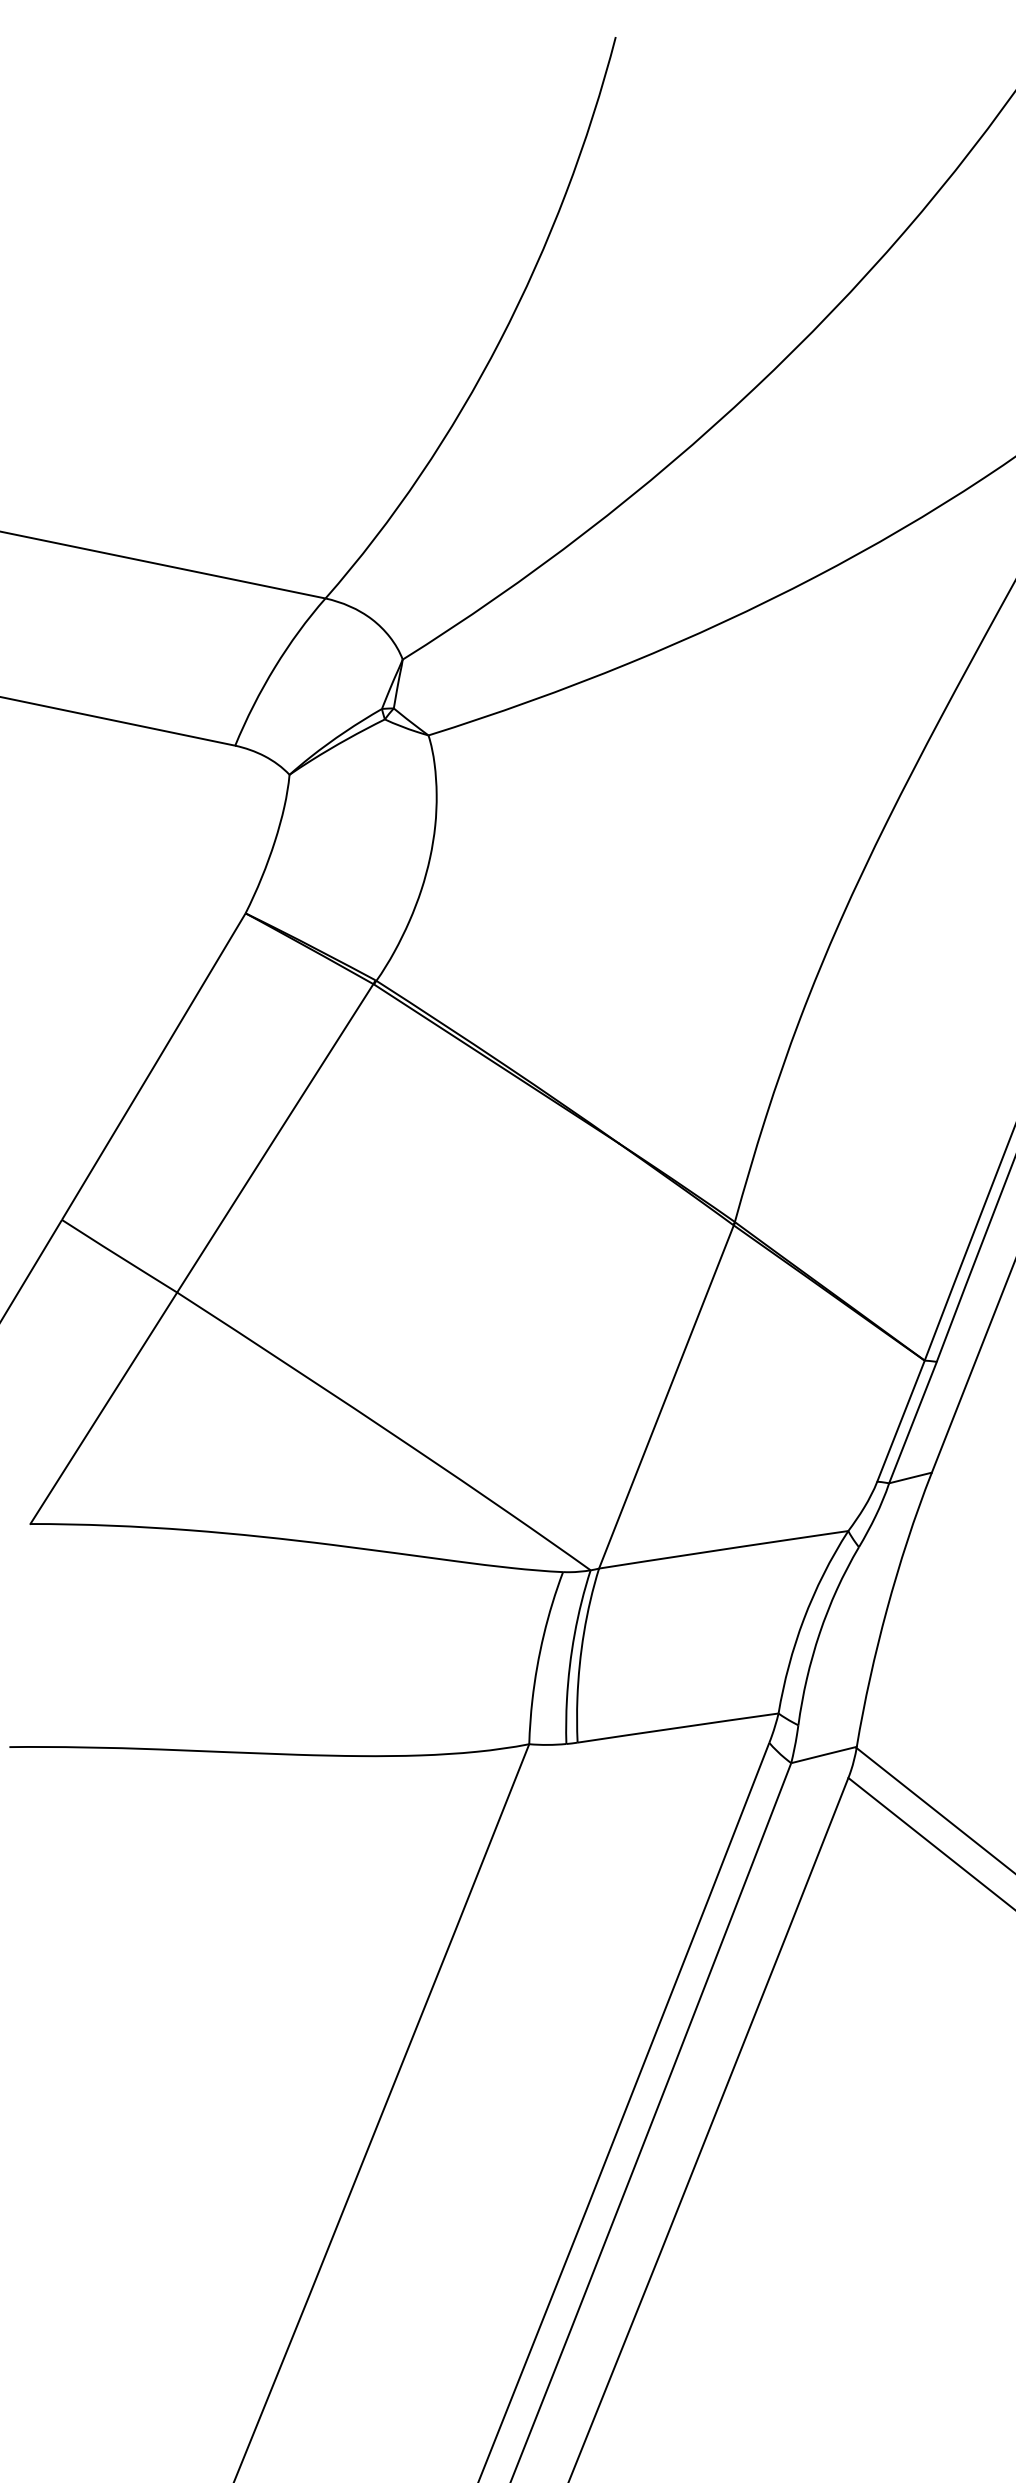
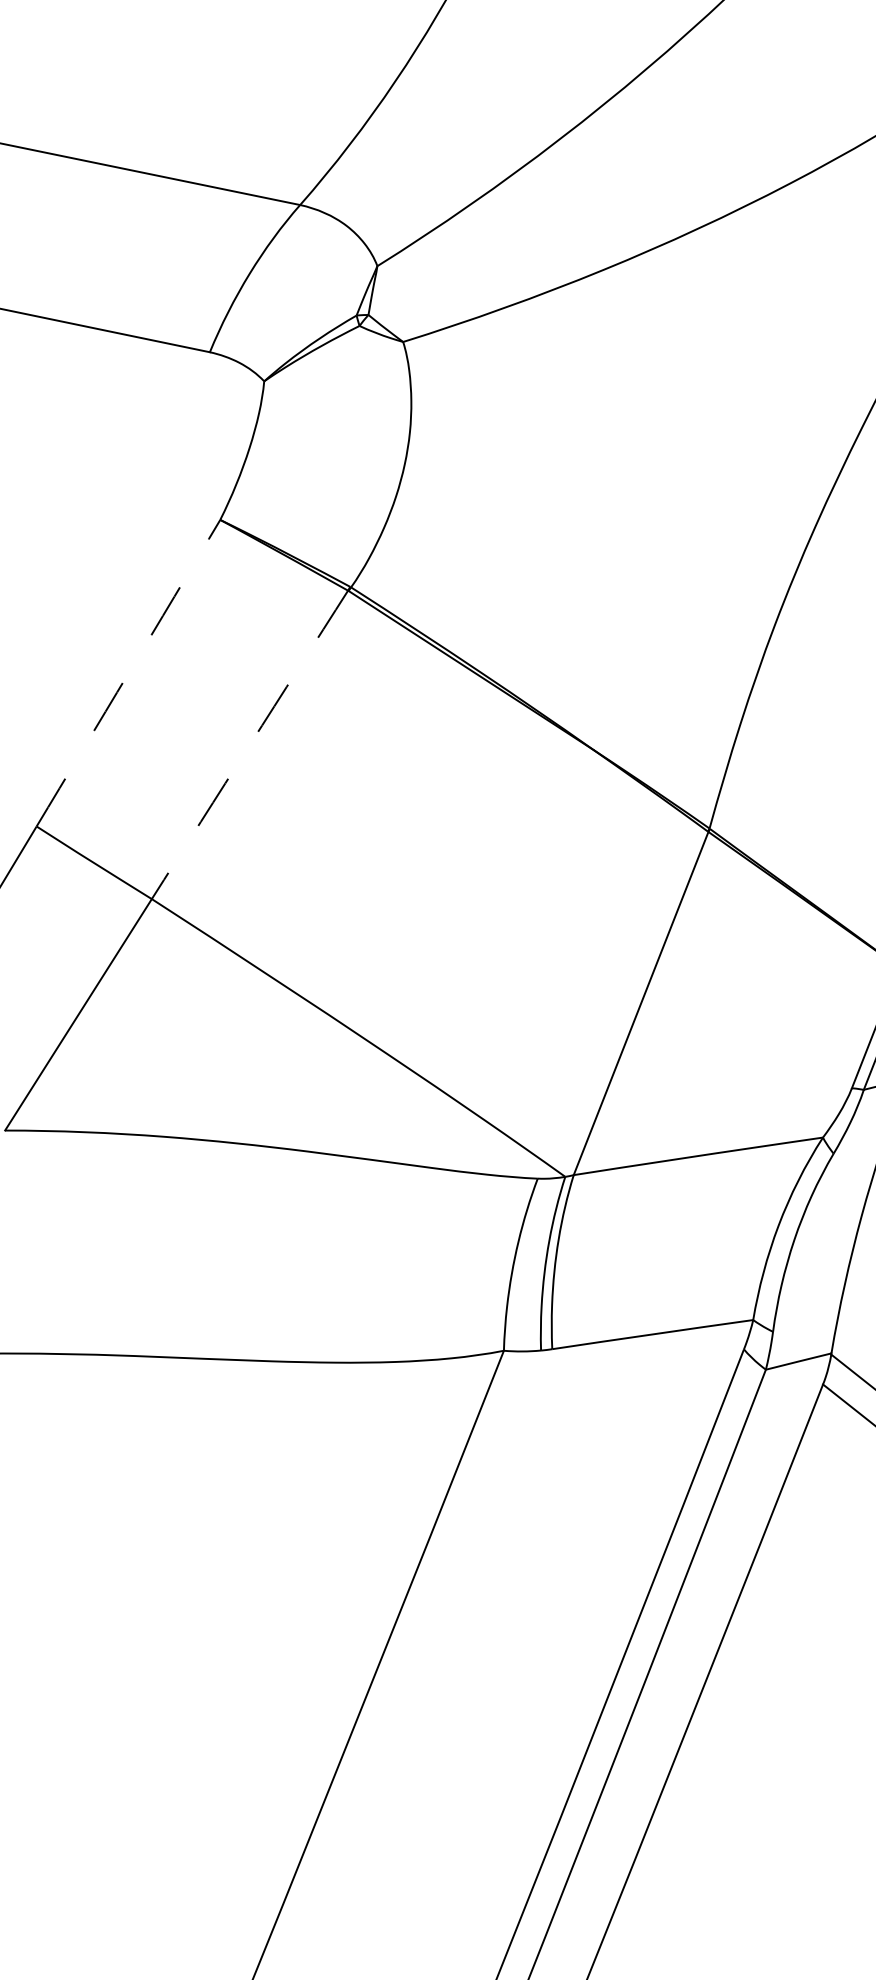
arc: (153, 1066) -> (128, 673), solid -> dashed
arc: (275, 1138) -> (250, 745), solid -> dashed

